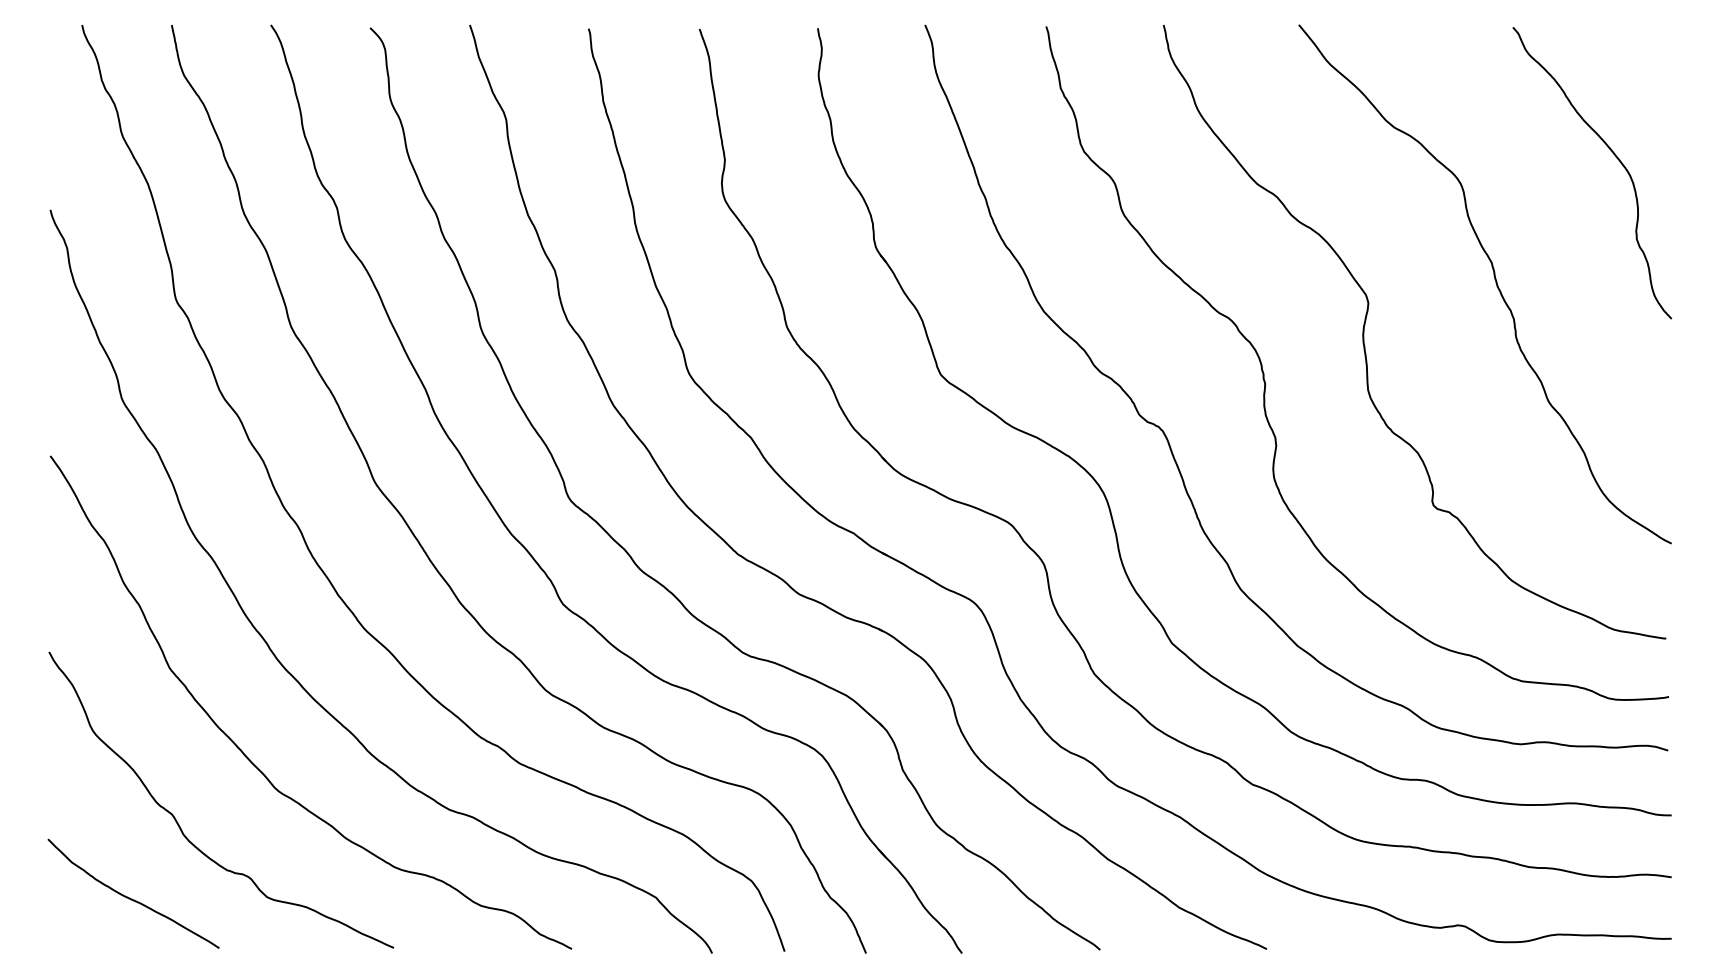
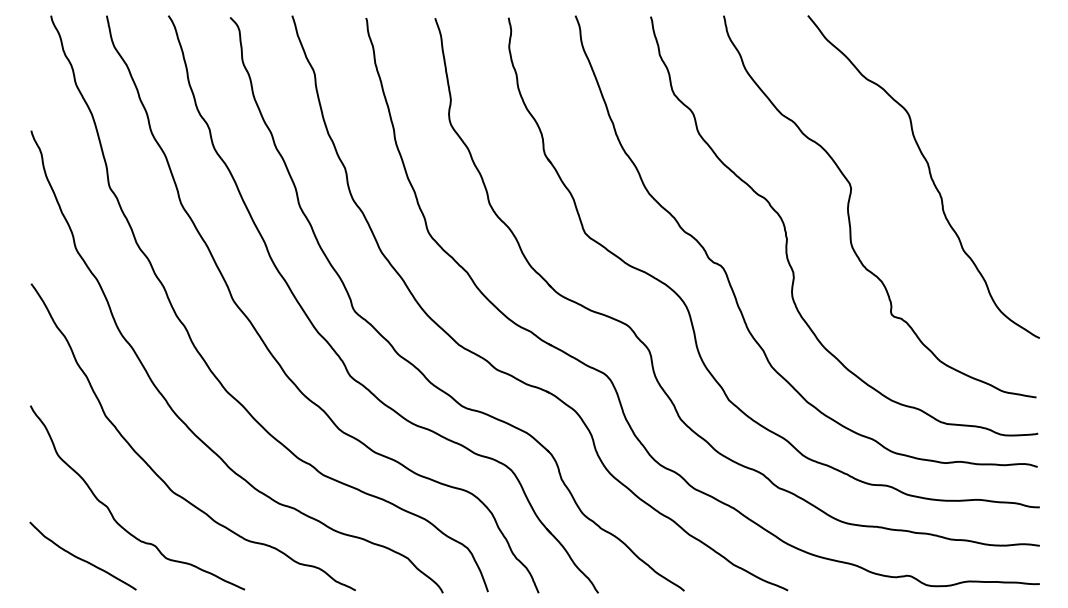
curve: (1611, 153) -> (1002, 95), removed

